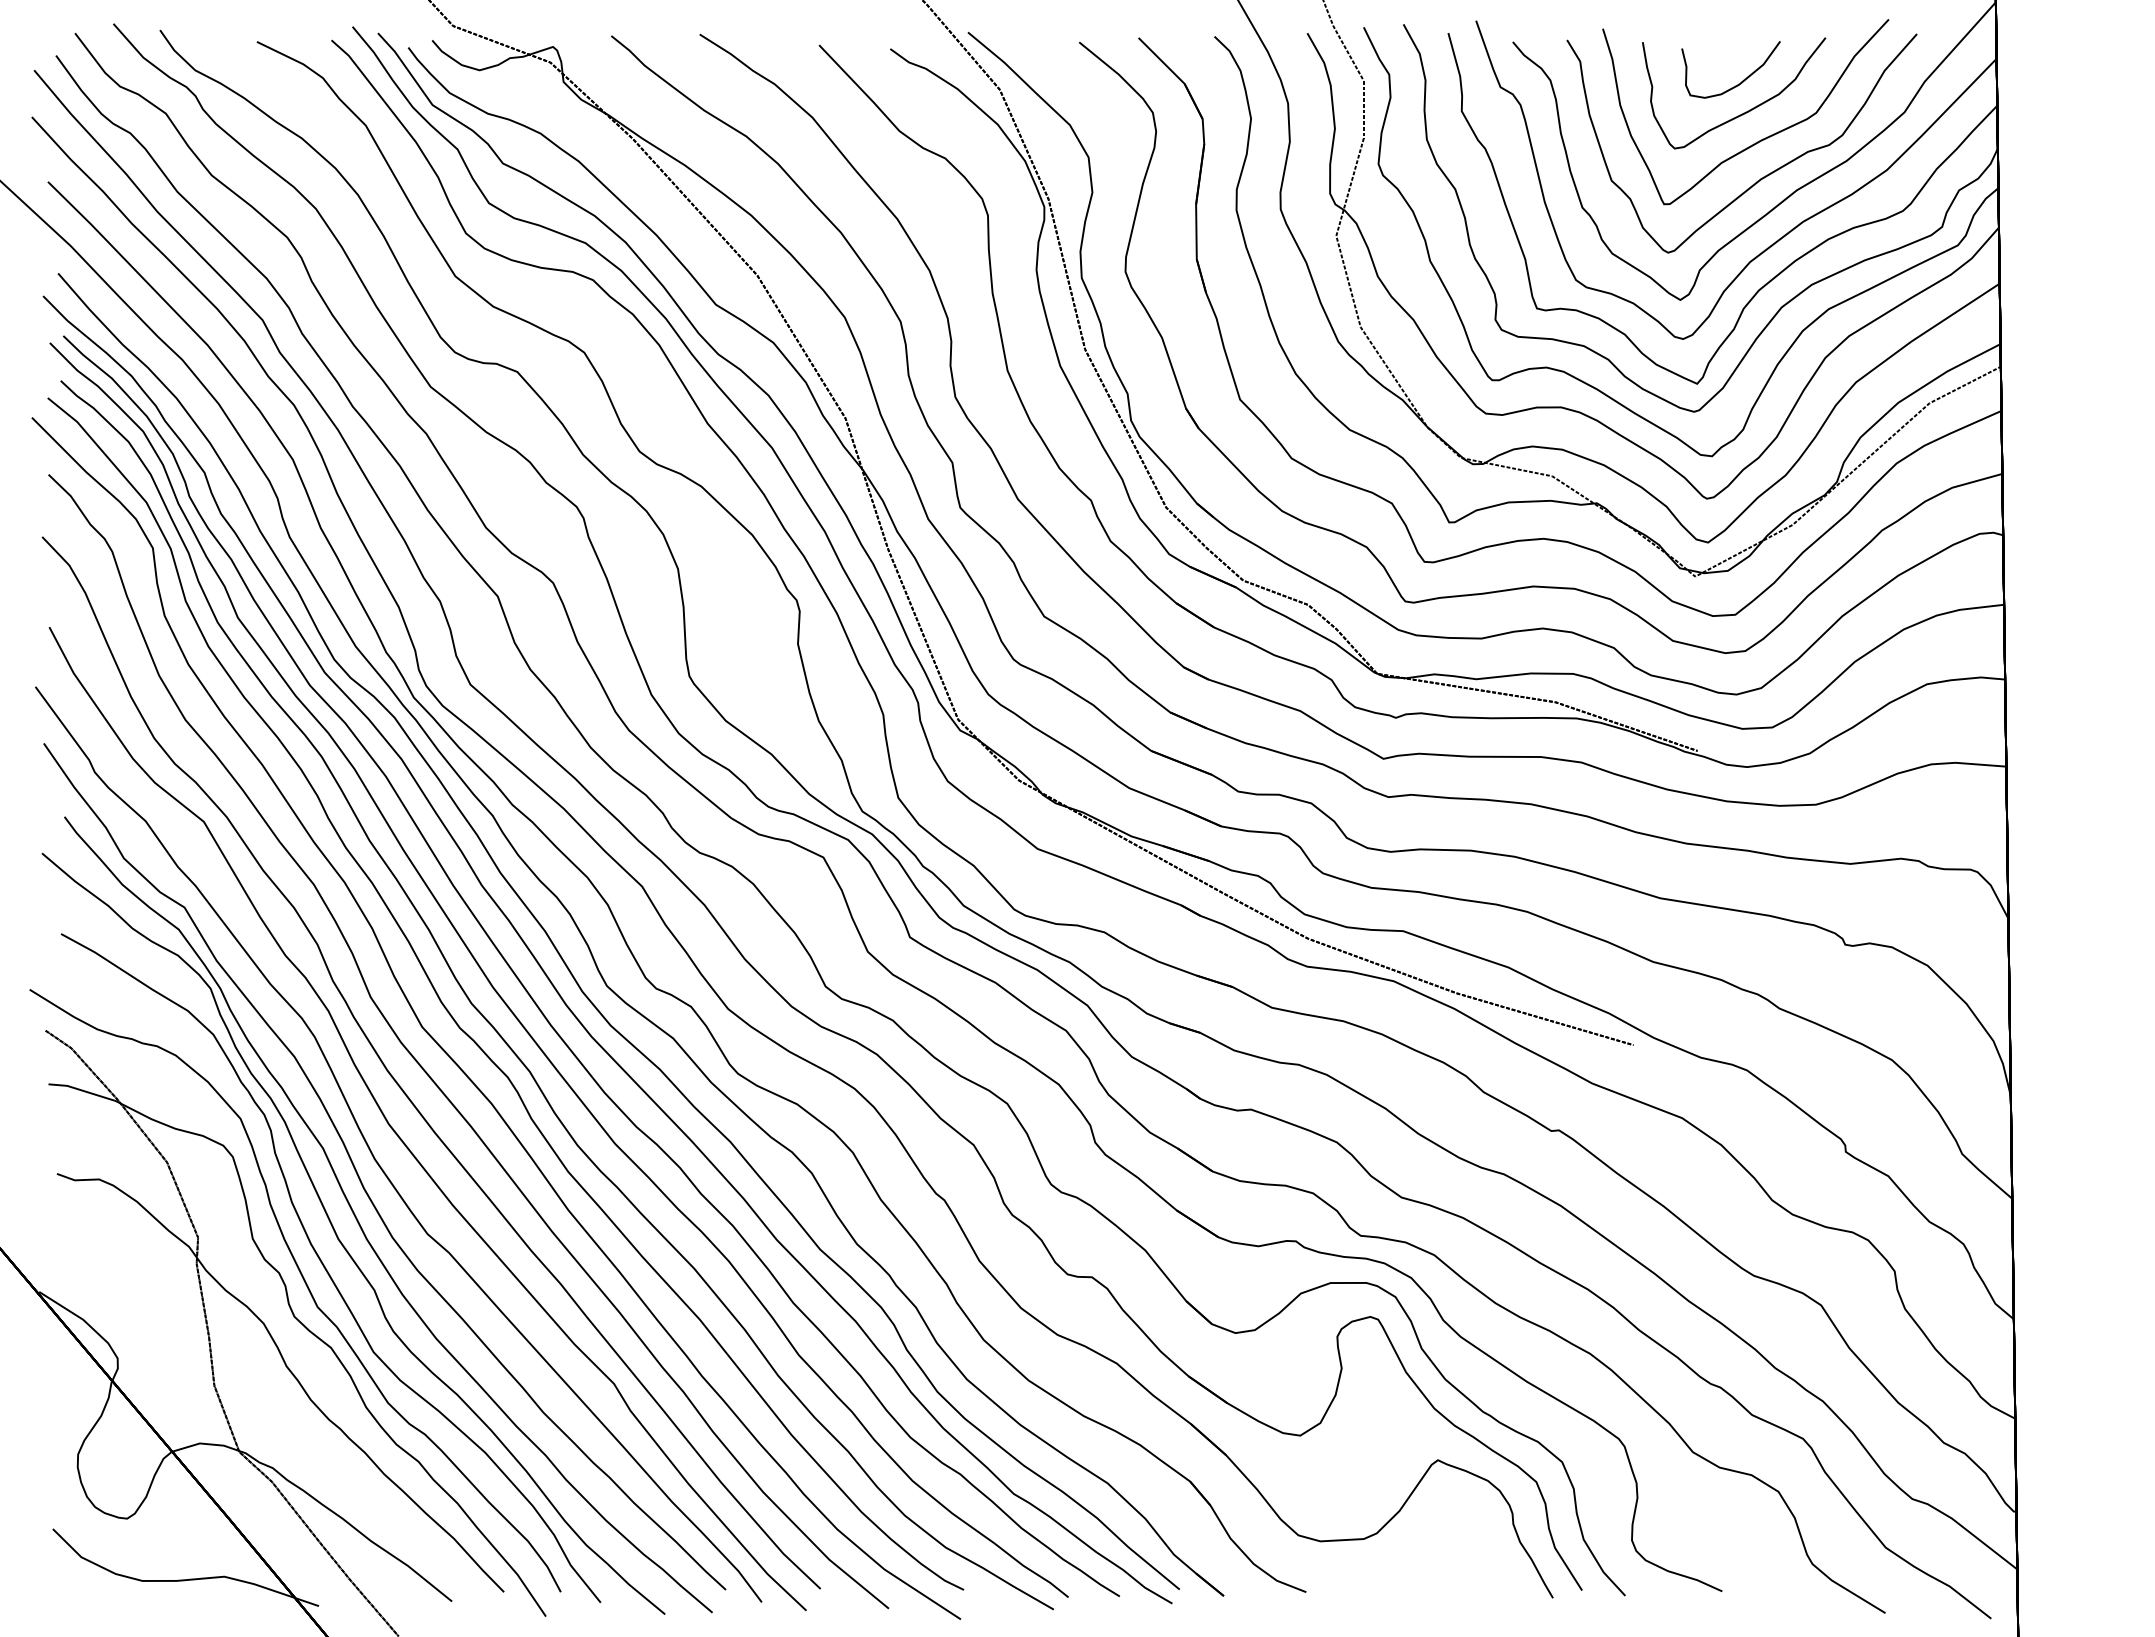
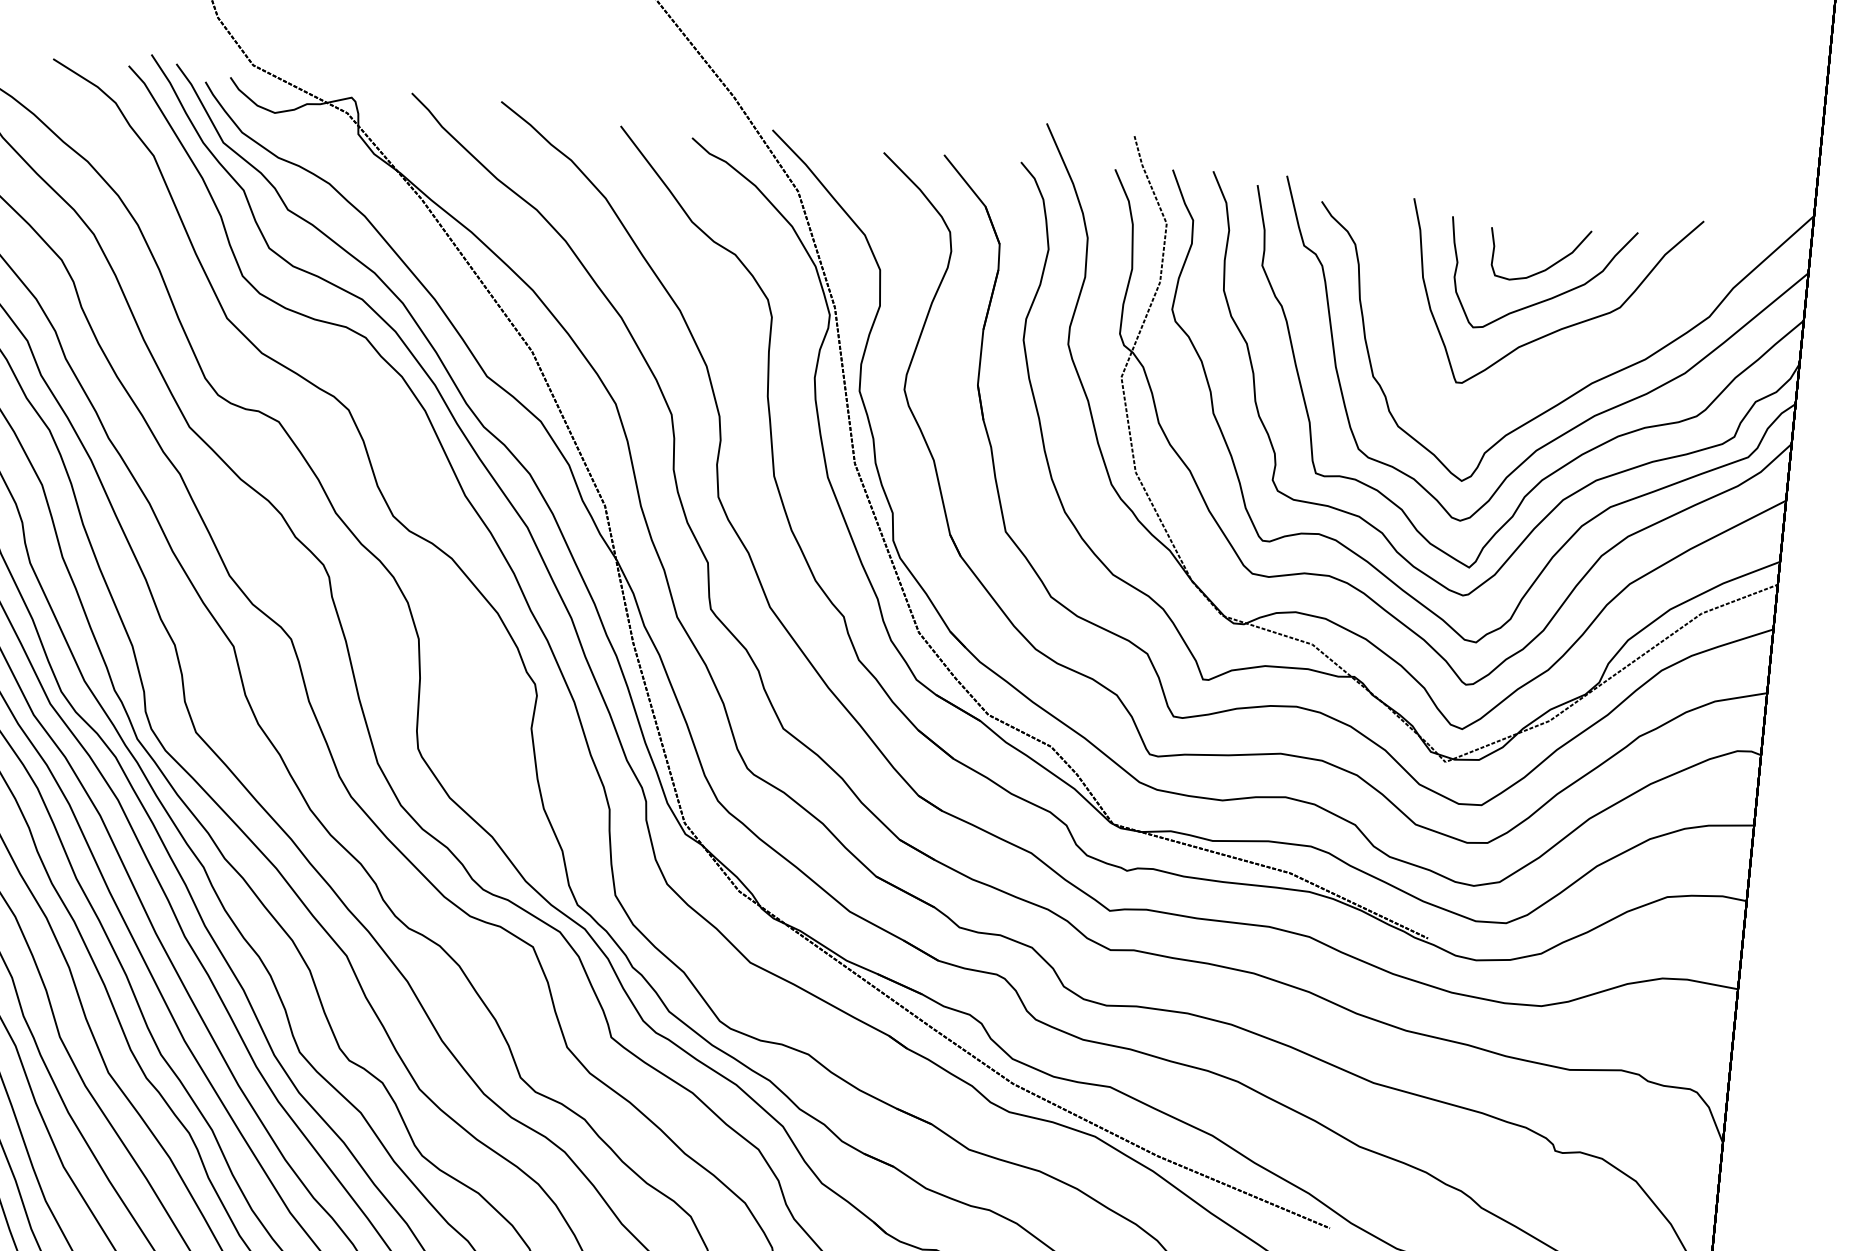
curve: (1763, 176) -> (1559, 365), removed

